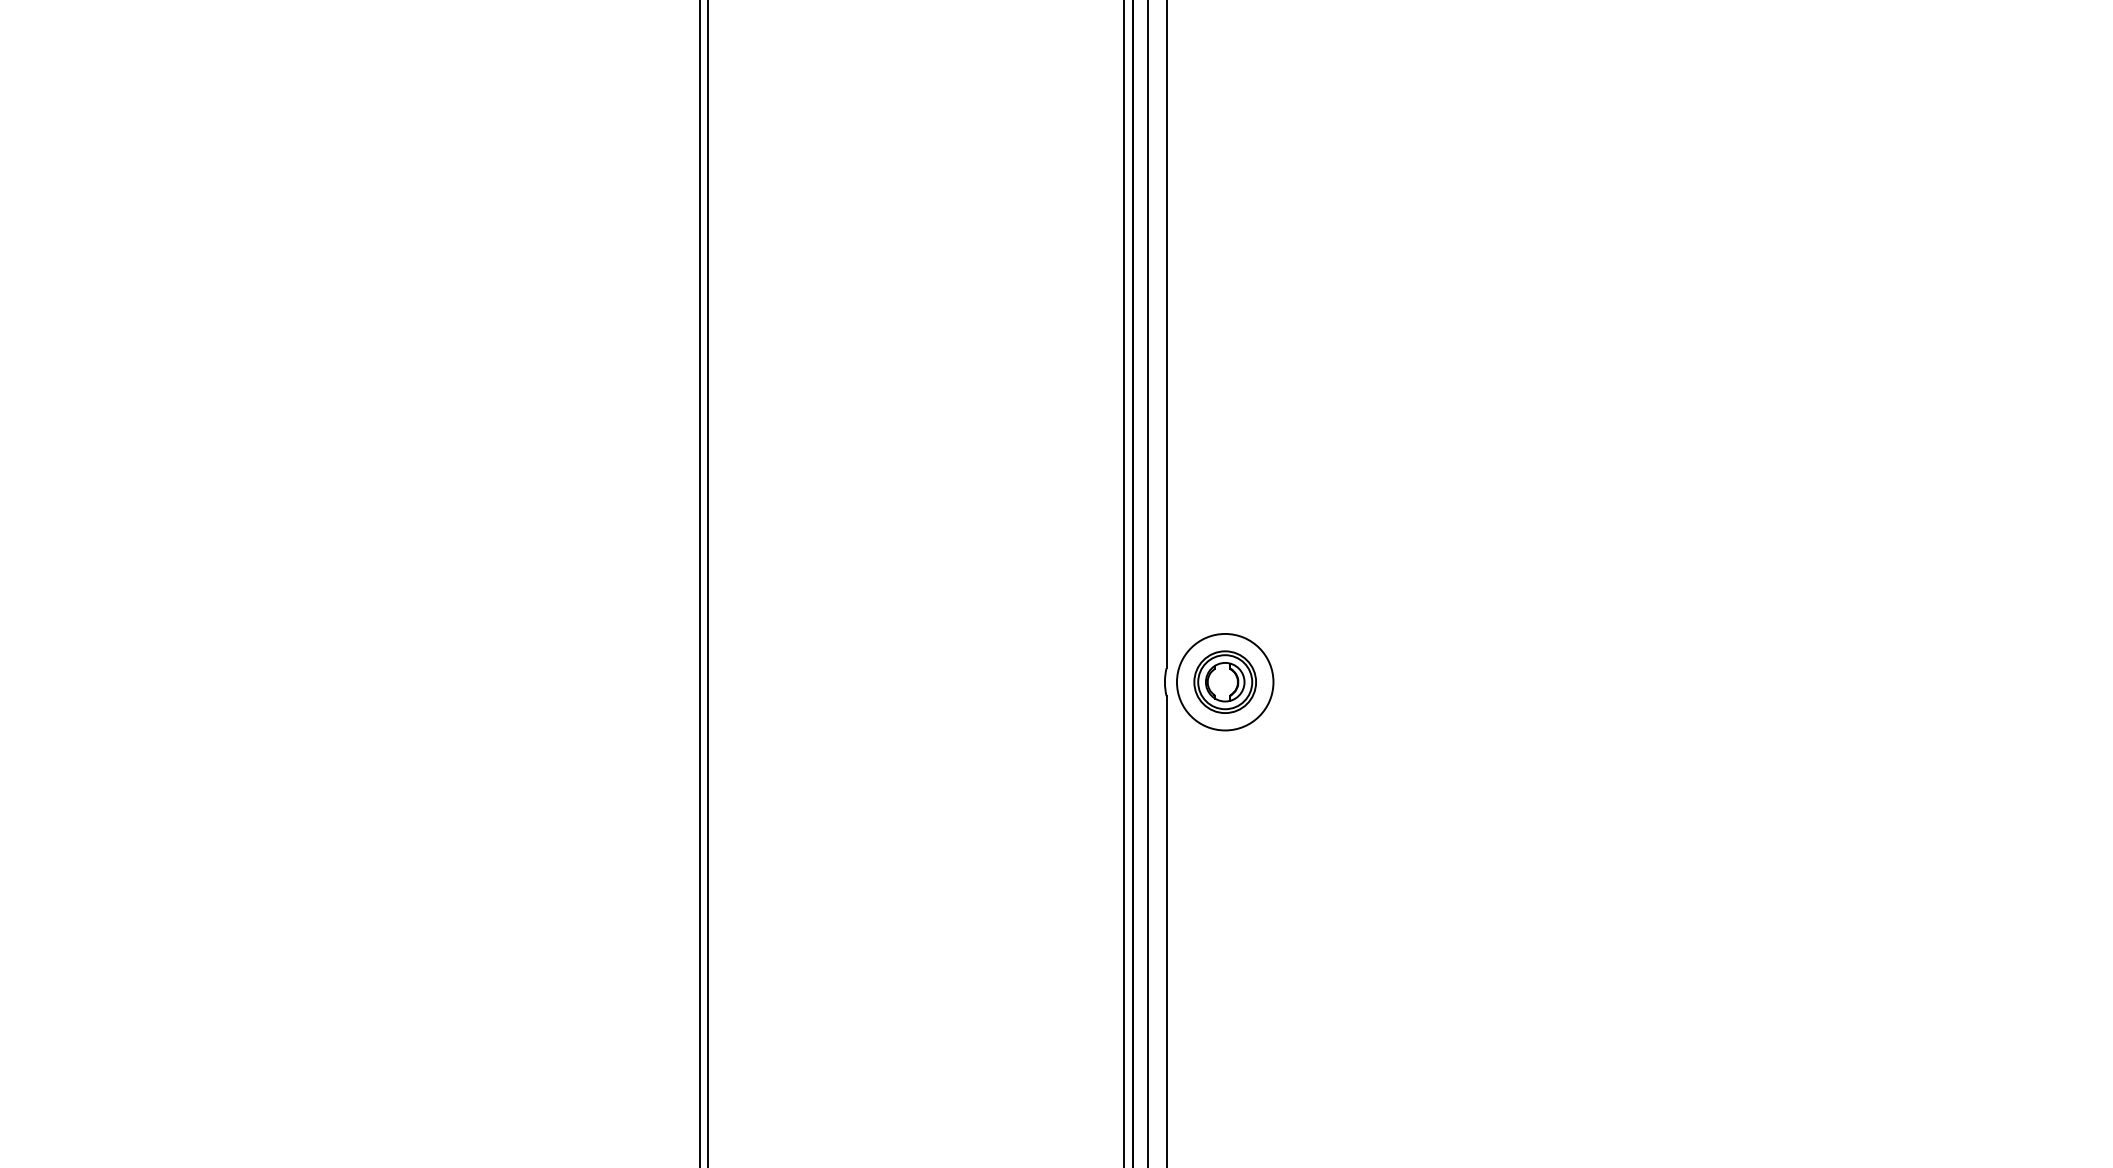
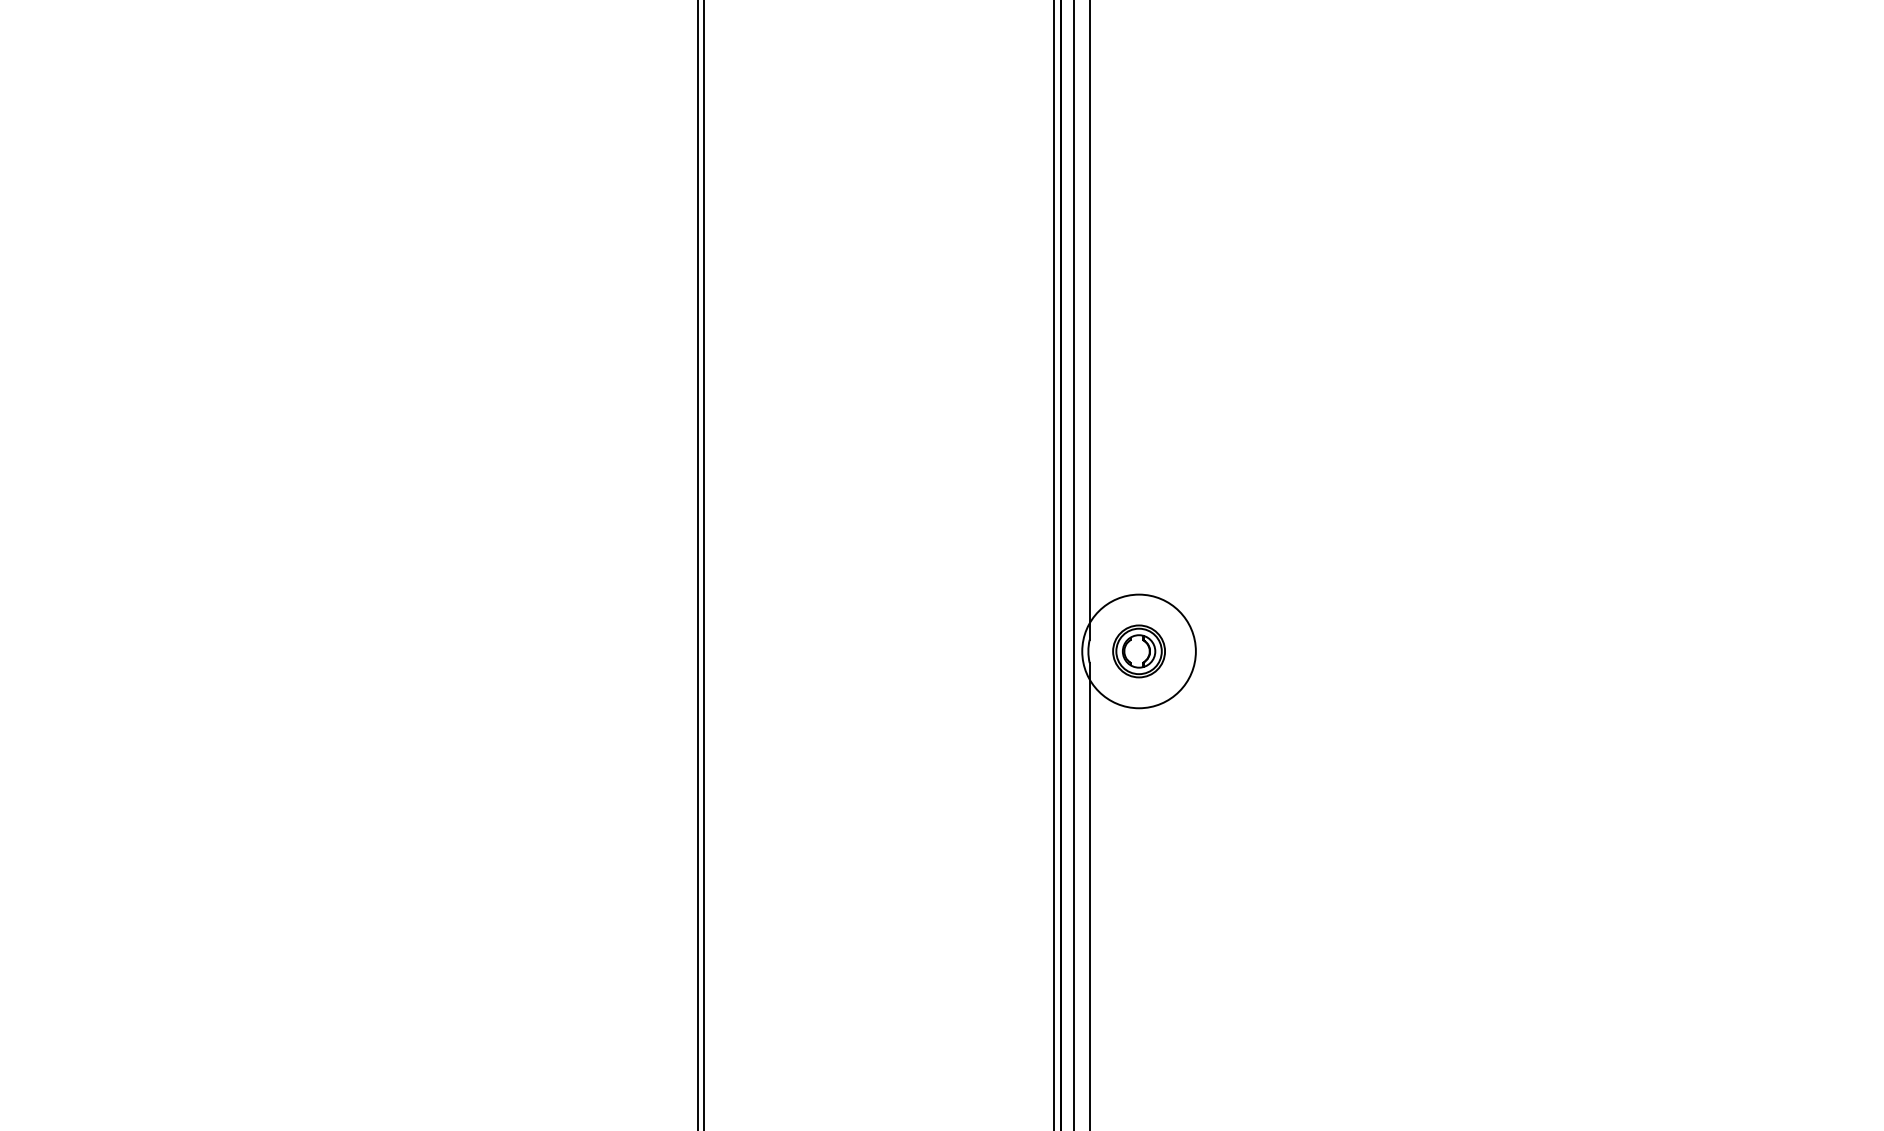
circle: (1224, 682) -> (1138, 651), size x1.4

